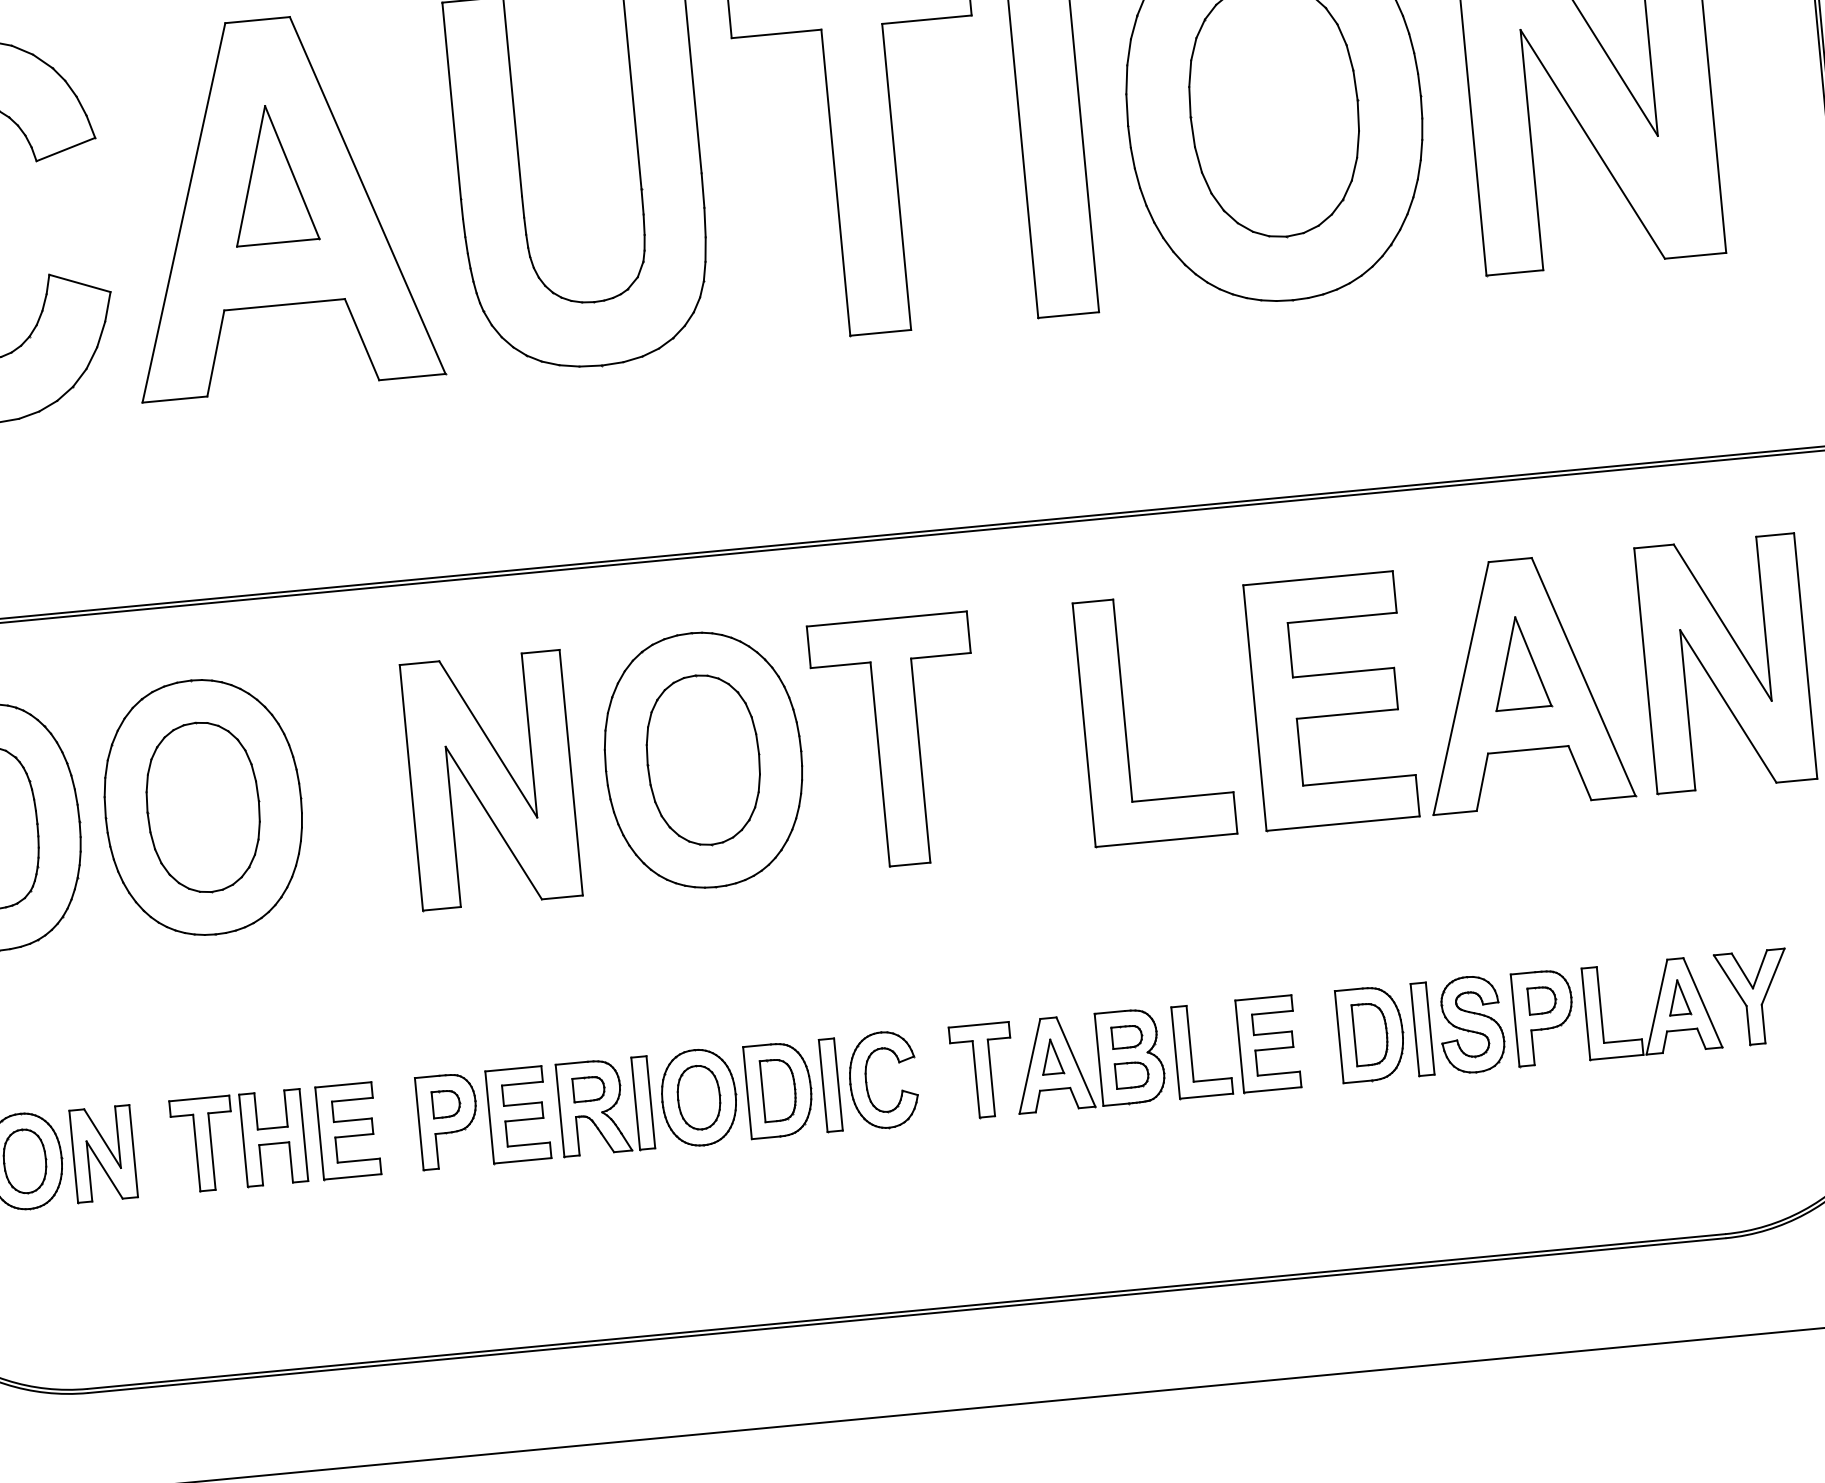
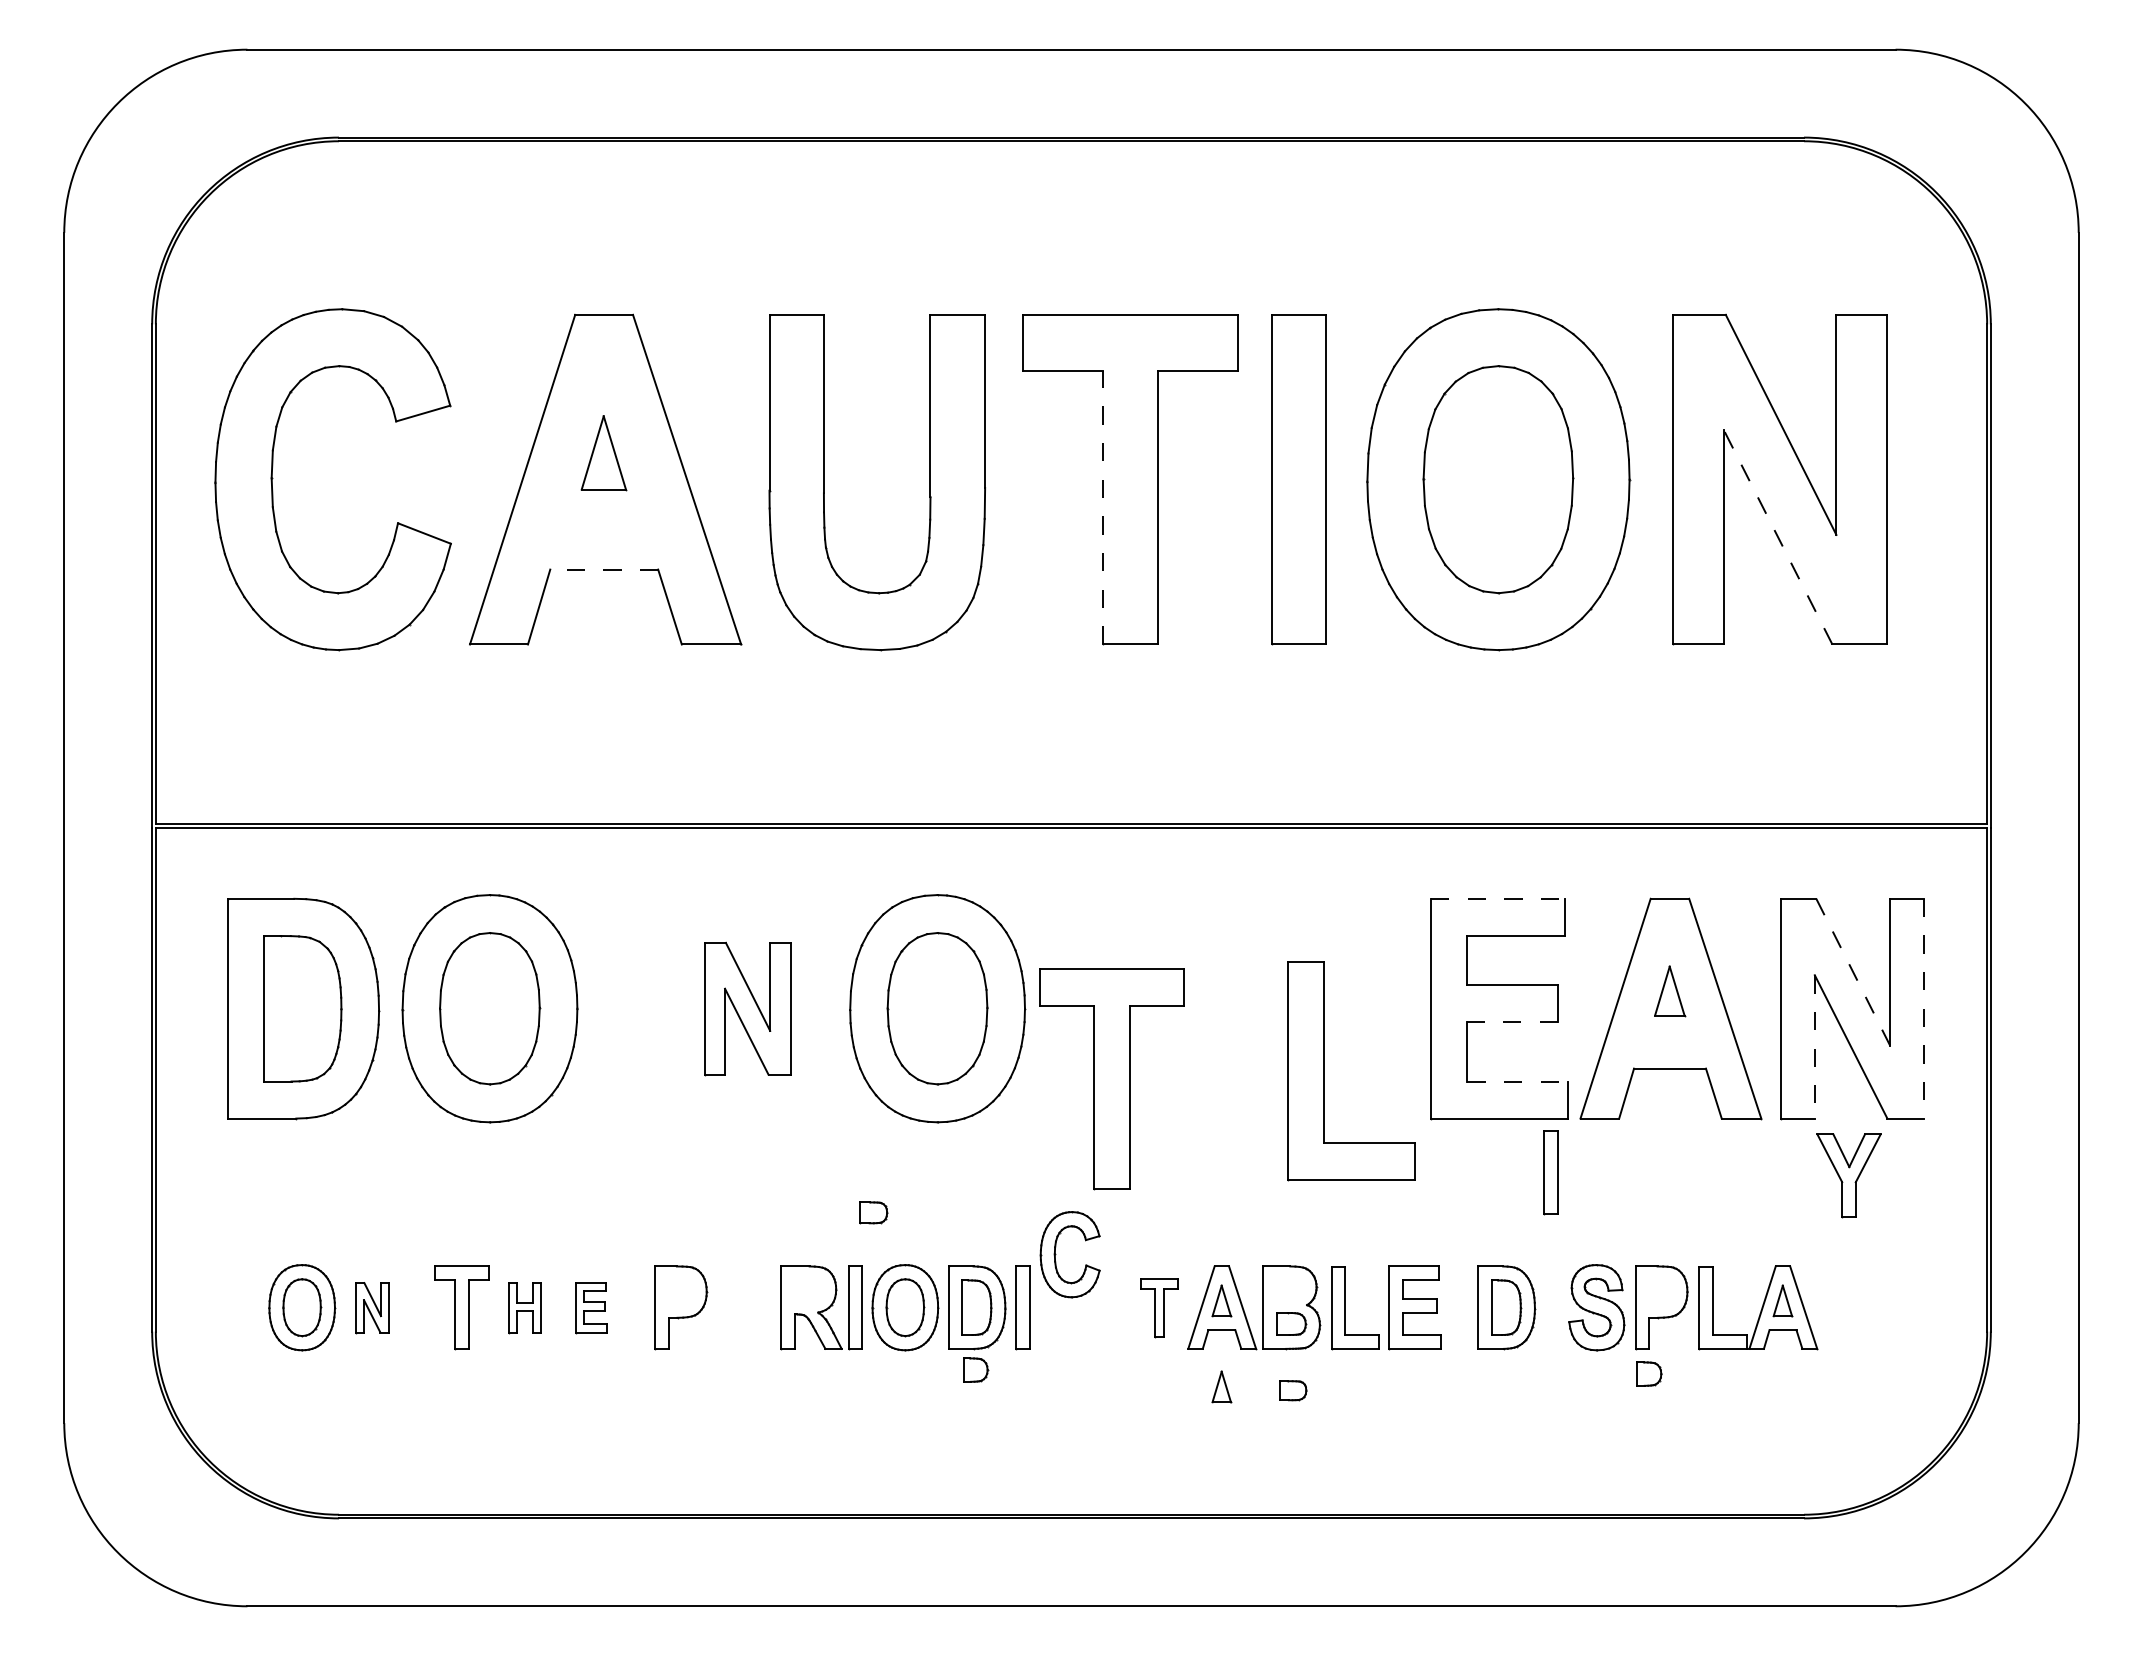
line: (1592, 143) -> (1777, 536), solid -> dashed
part: (271, 173) -> (603, 452), size x0.6
line: (835, 182) -> (1103, 507), solid -> dashed
line: (284, 304) -> (604, 569), solid -> dashed
line: (1317, 577) -> (1497, 898), solid -> dashed
line: (1723, 623) -> (1853, 972), solid -> dashed
line: (1805, 655) -> (1923, 1008), solid -> dashed
part: (1519, 663) -> (1669, 991), size x0.6
line: (1687, 709) -> (1814, 1046), solid -> dashed
line: (1347, 713) -> (1512, 1021), solid -> dashed
part: (1124, 722) -> (1324, 1071), moved
part: (897, 742) -> (1111, 1079), moved
part: (491, 780) -> (747, 1008), size x0.6
line: (1360, 780) -> (1518, 1081), solid -> dashed
part: (1752, 997) -> (1848, 1175), moved
part: (1542, 999) -> (1649, 1373), moved
part: (1422, 1029) -> (1550, 1172), moved
part: (1127, 1036) -> (1293, 1390), moved
part: (983, 1070) -> (1159, 1307), size x0.7
part: (867, 1081) -> (1056, 1254), moved
part: (589, 1088) -> (873, 1212), moved
part: (447, 1103) -> (976, 1369), moved
part: (518, 1114) -> (743, 1307), removed
part: (348, 1130) -> (591, 1307), size x0.6
part: (273, 1137) -> (524, 1307), size x0.6
part: (1060, 1152) -> (1221, 1386), added
part: (103, 1153) -> (372, 1307), size x0.6

